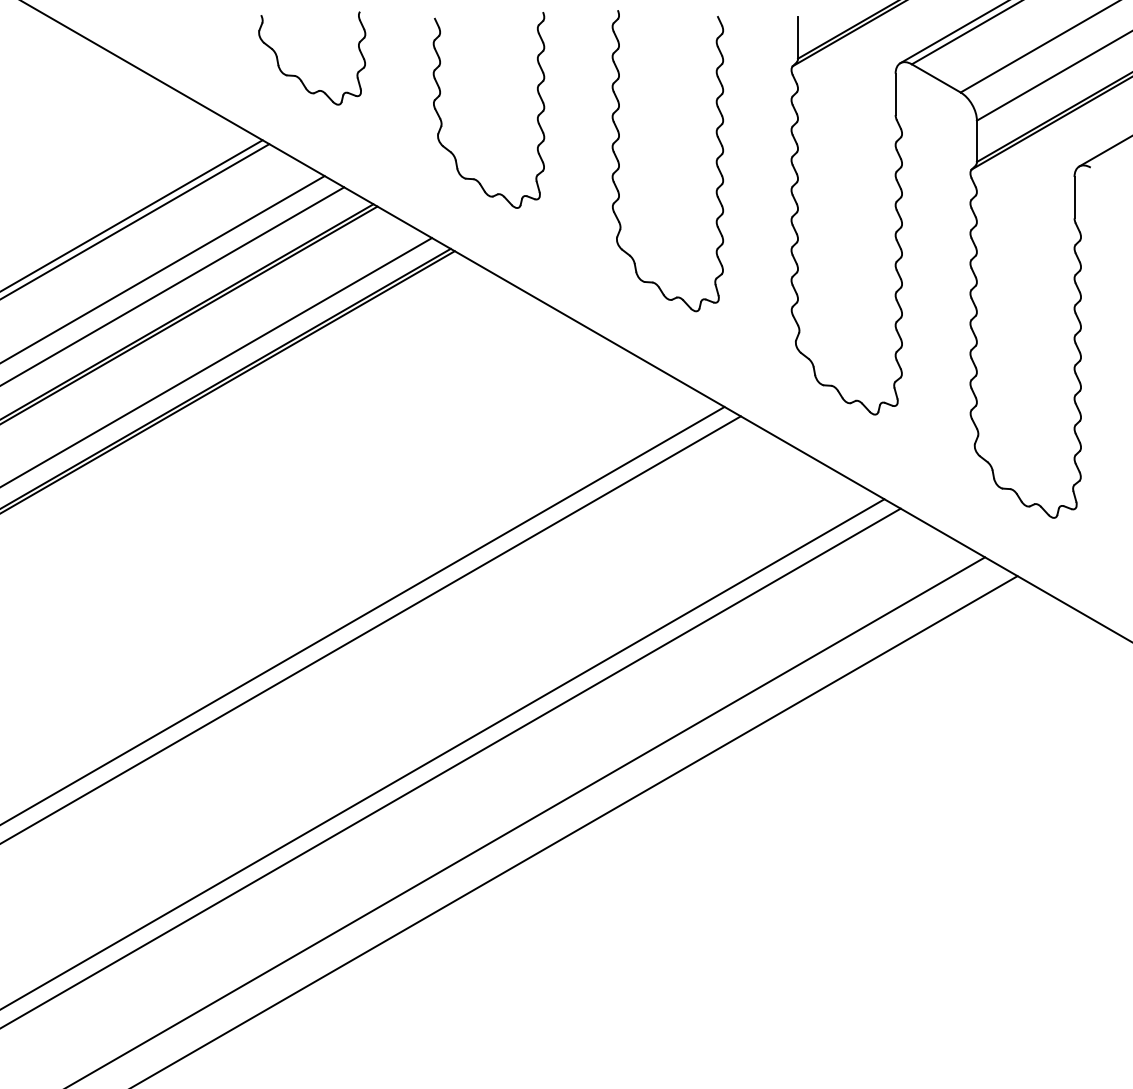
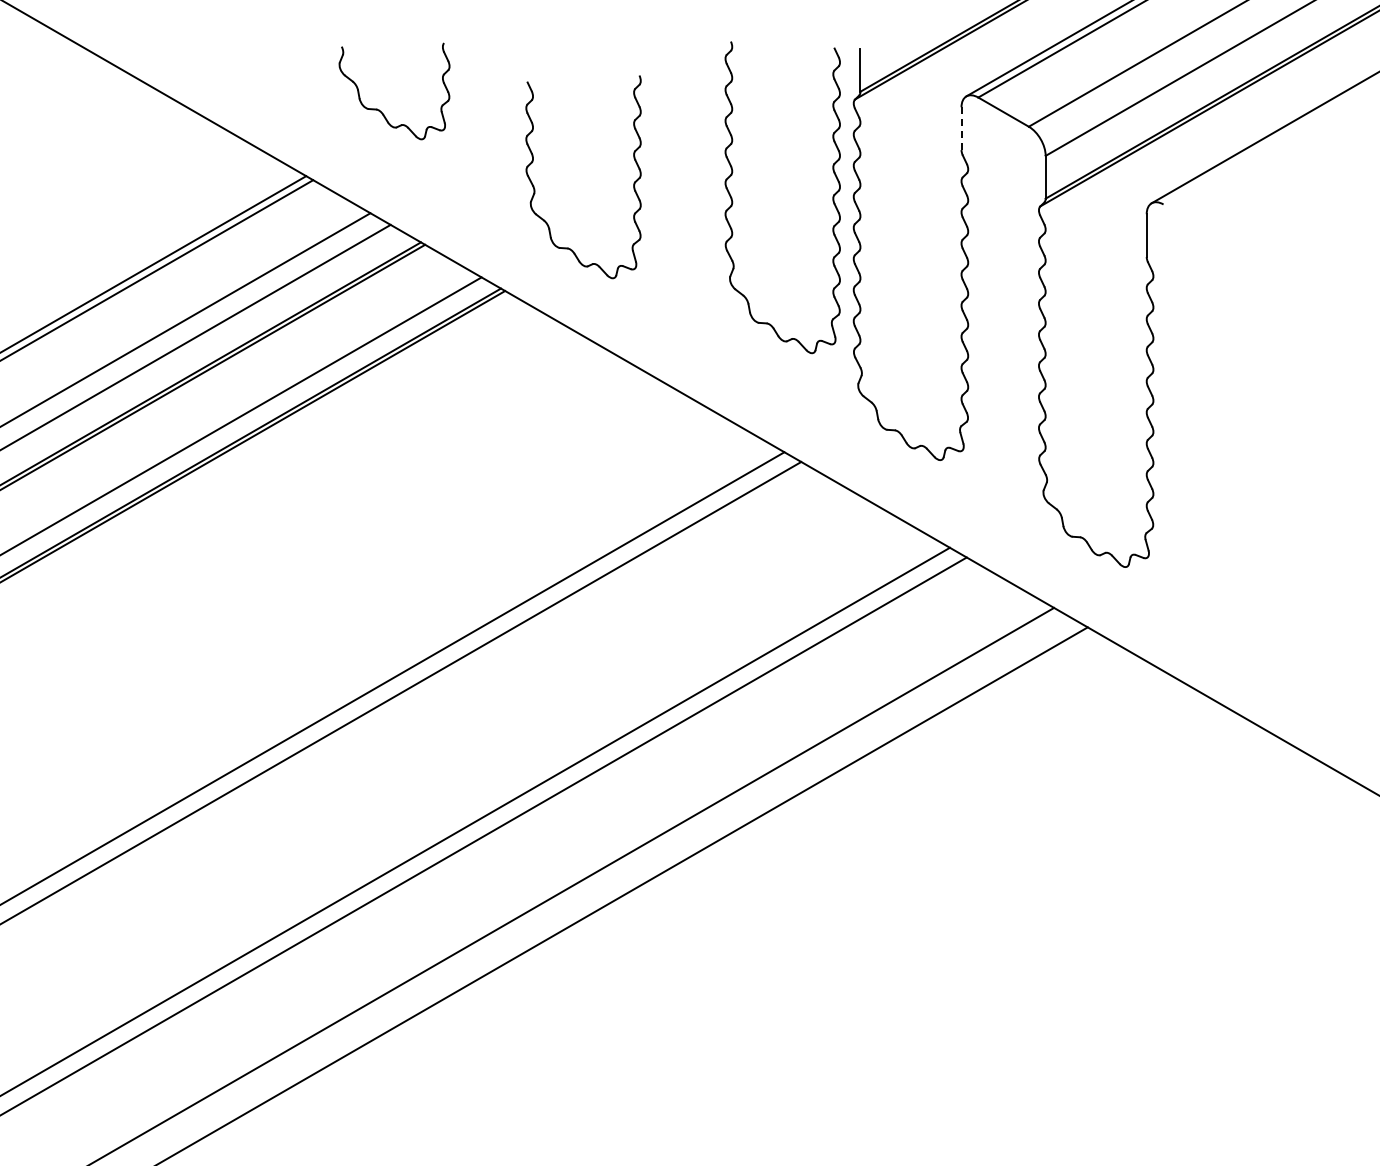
part: (297, 75) -> (379, 109), moved
line: (895, 95) -> (961, 129), solid -> dashed
part: (442, 122) -> (535, 189), moved
part: (620, 164) -> (733, 201), moved

